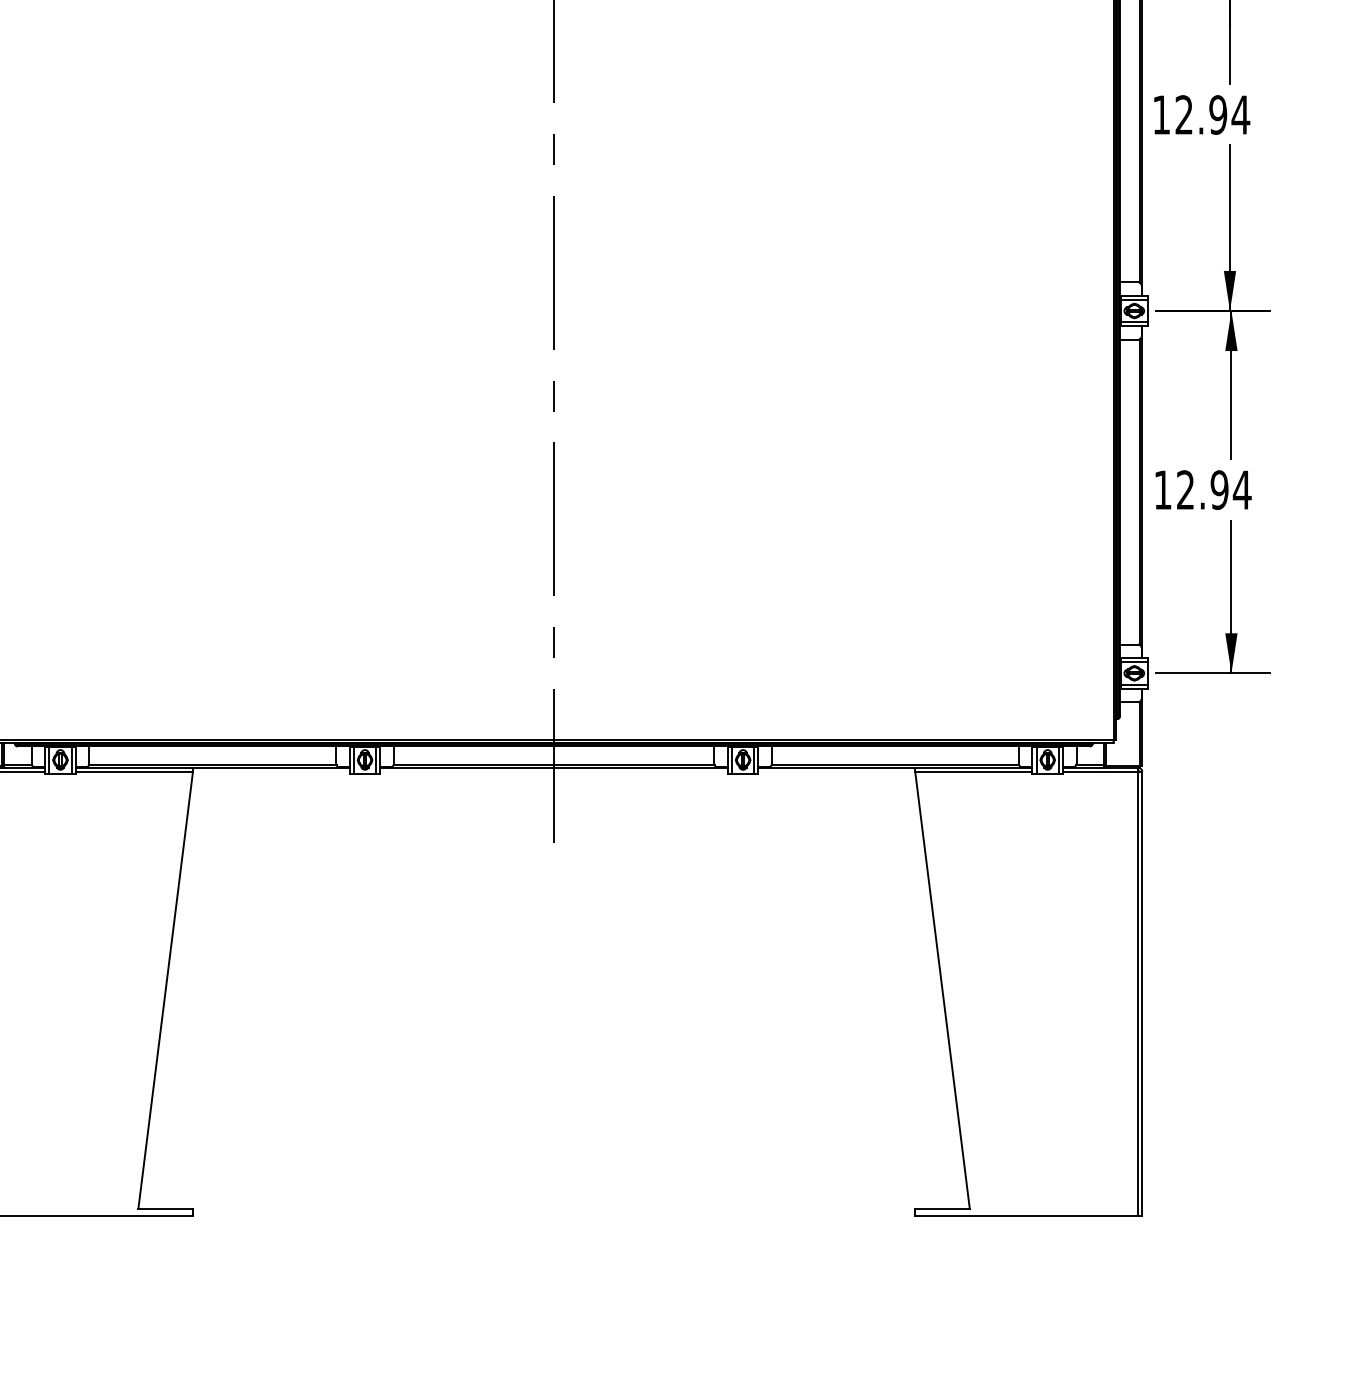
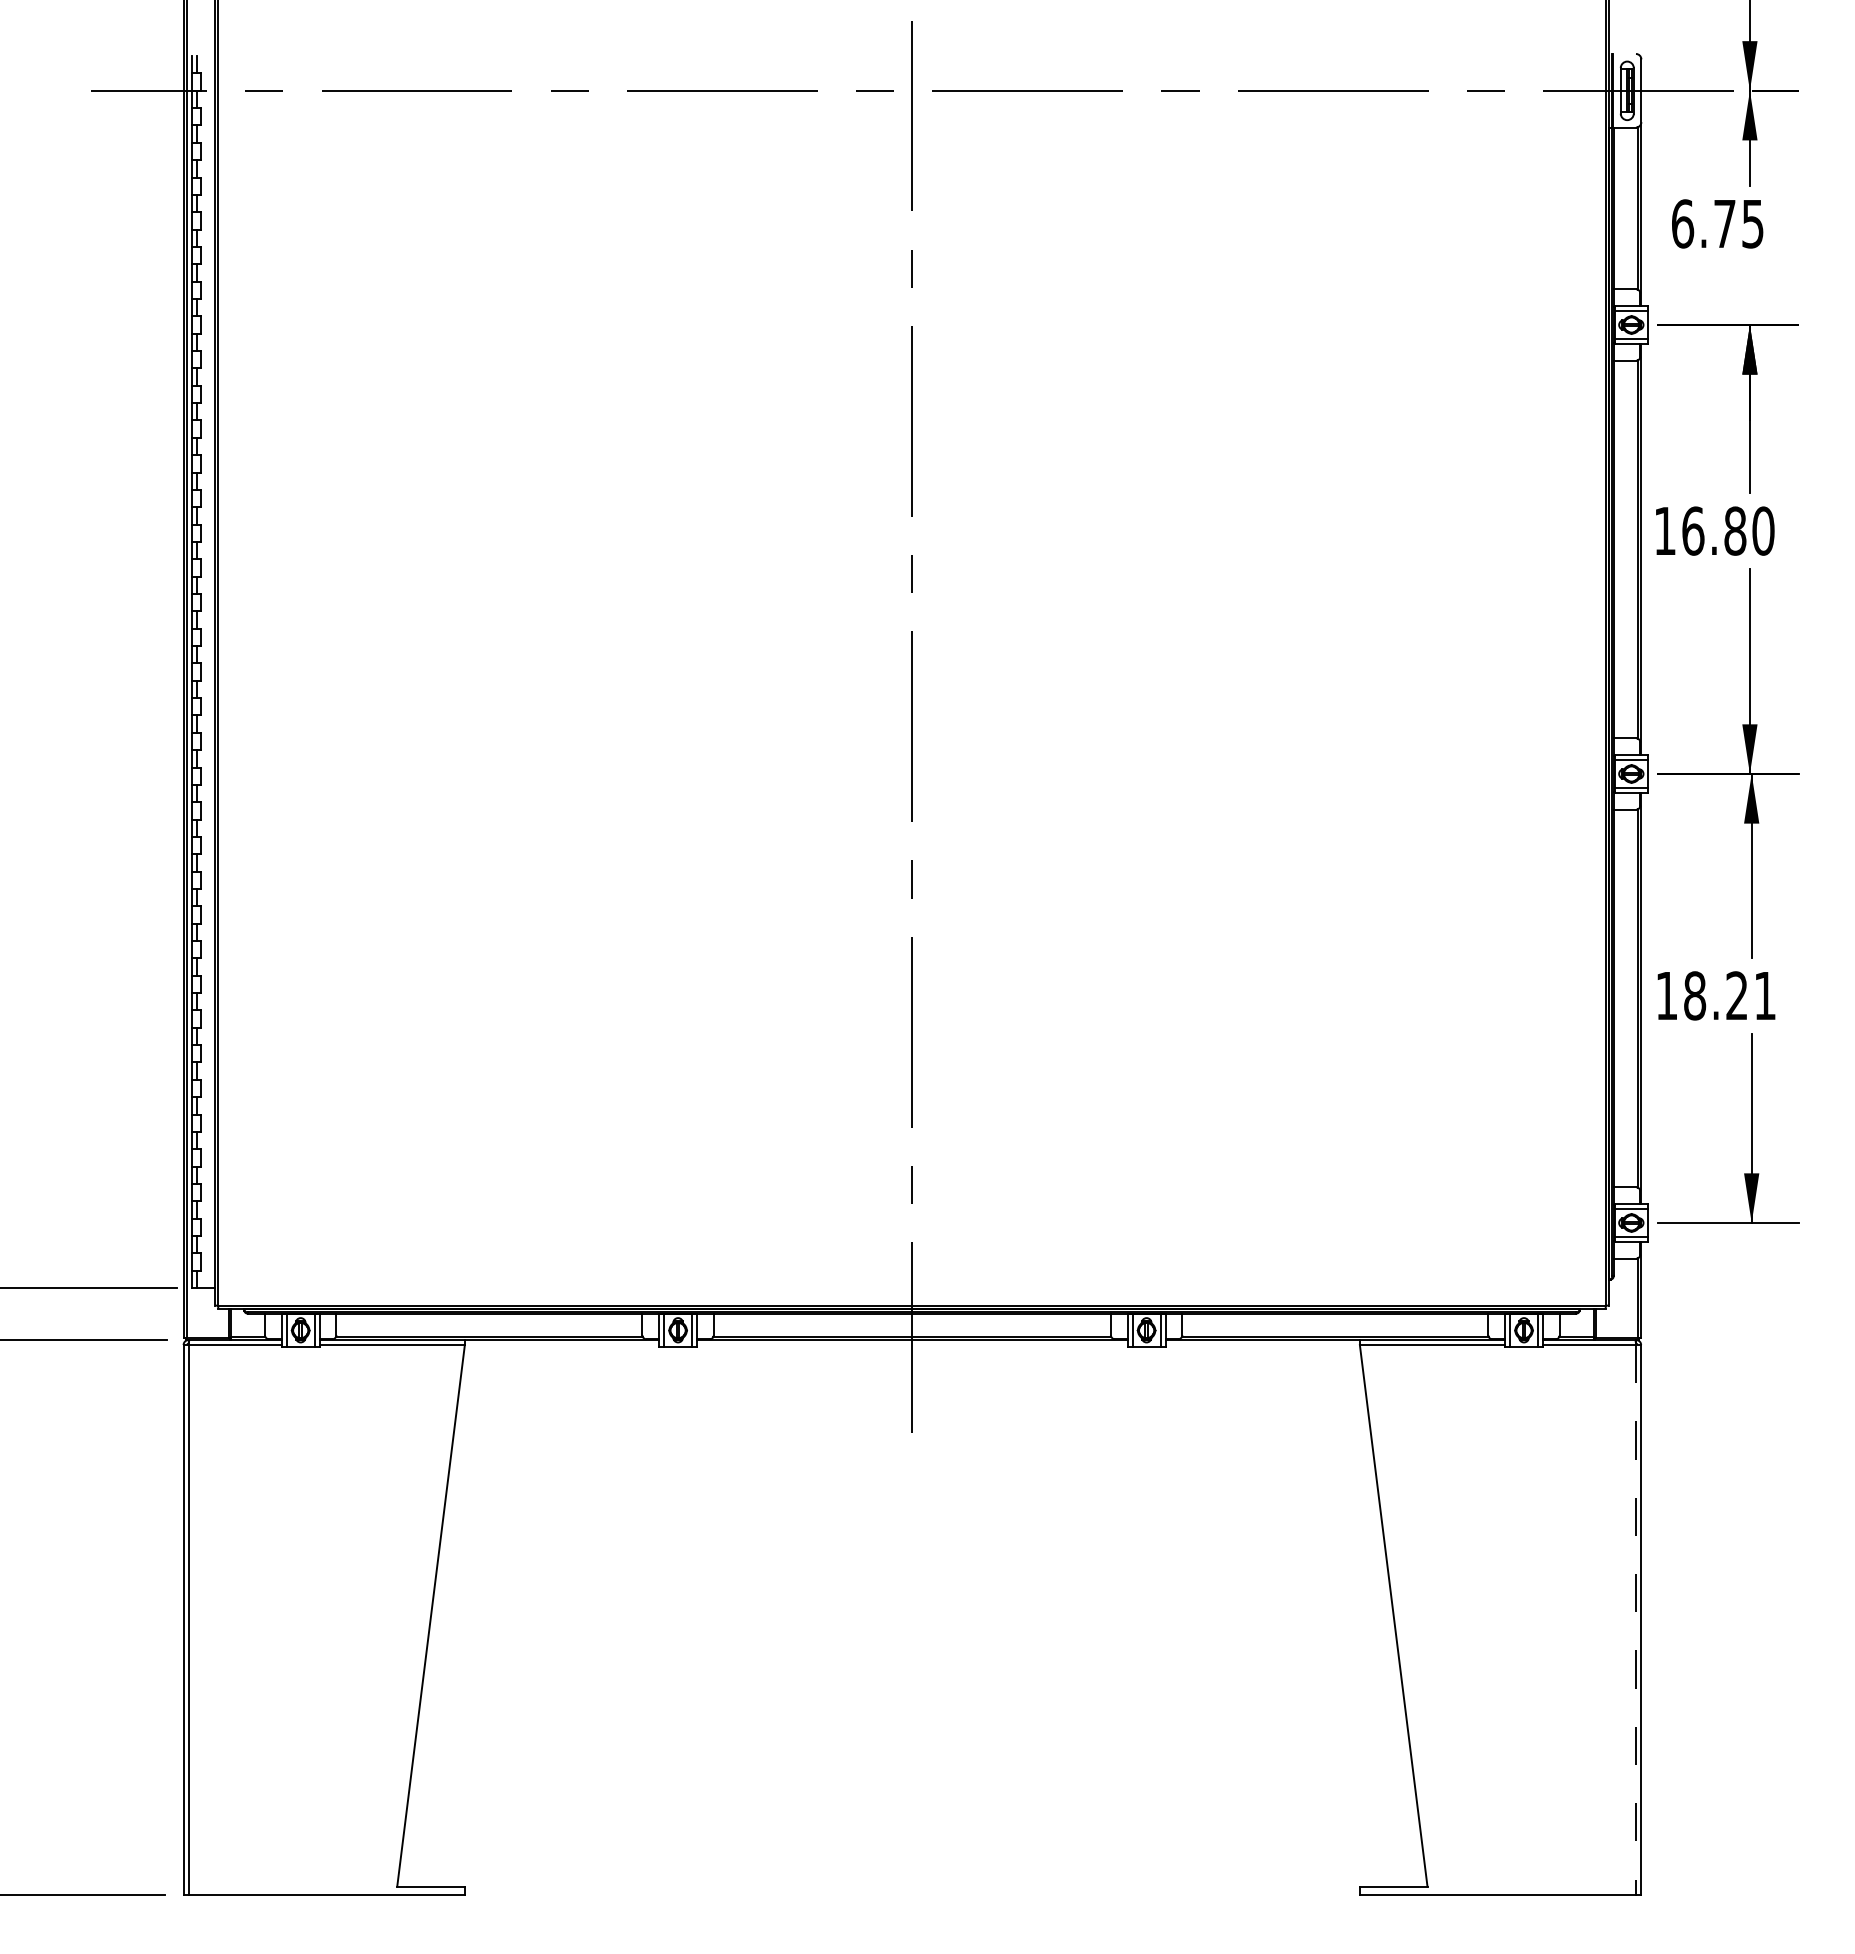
text: (1212, 114) -> (1728, 530), 12.94 -> 16.80
text: (1214, 489) -> (1730, 995), 12.94 -> 18.21
line: (1138, 994) -> (1636, 1620), solid -> dashed

